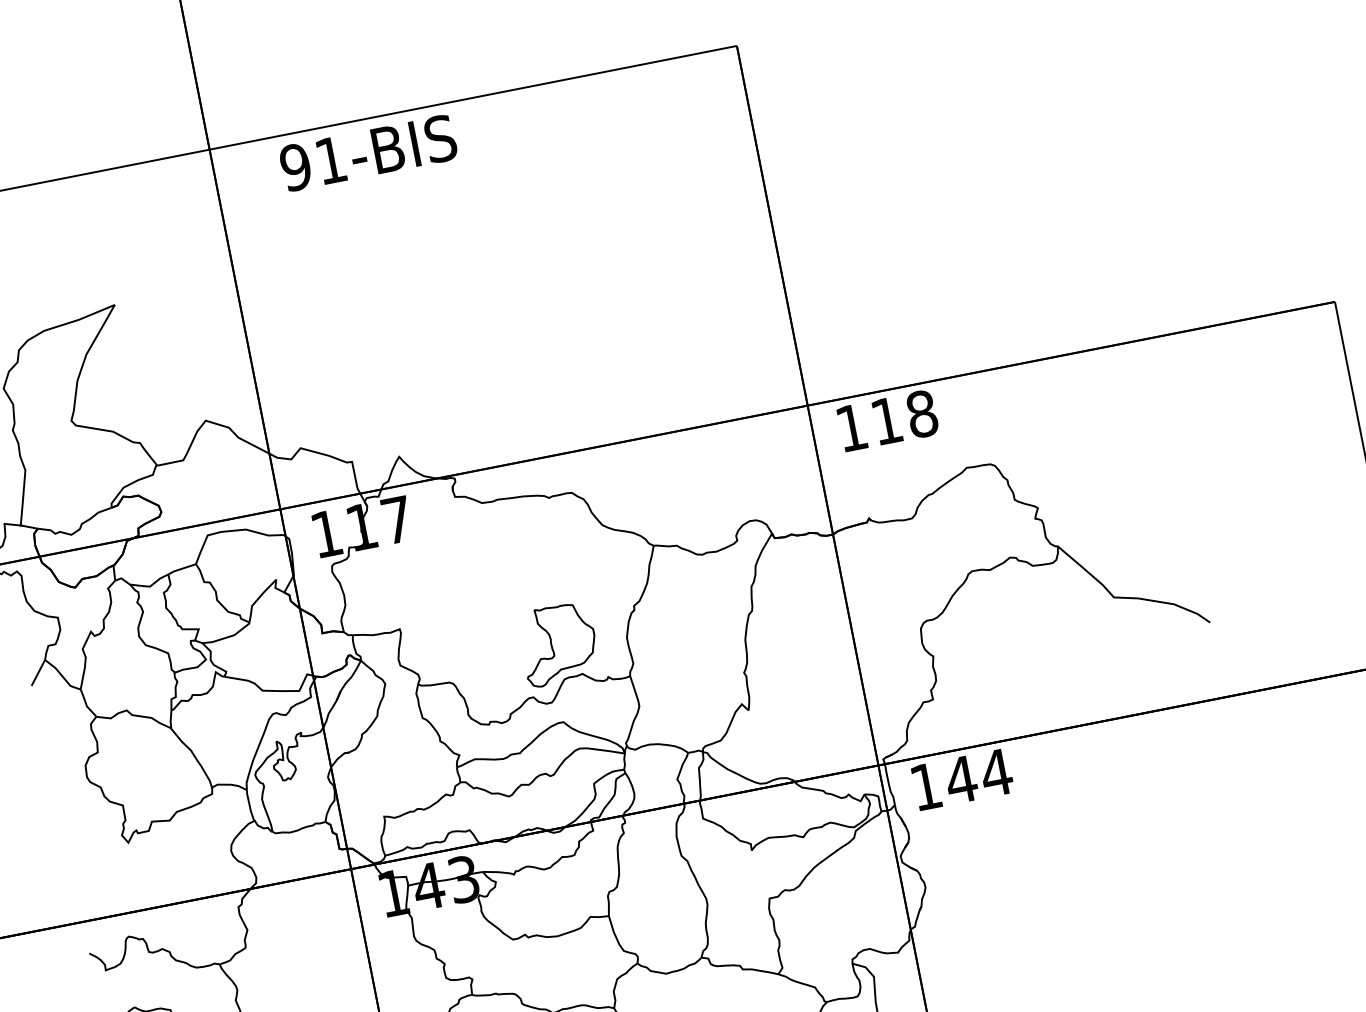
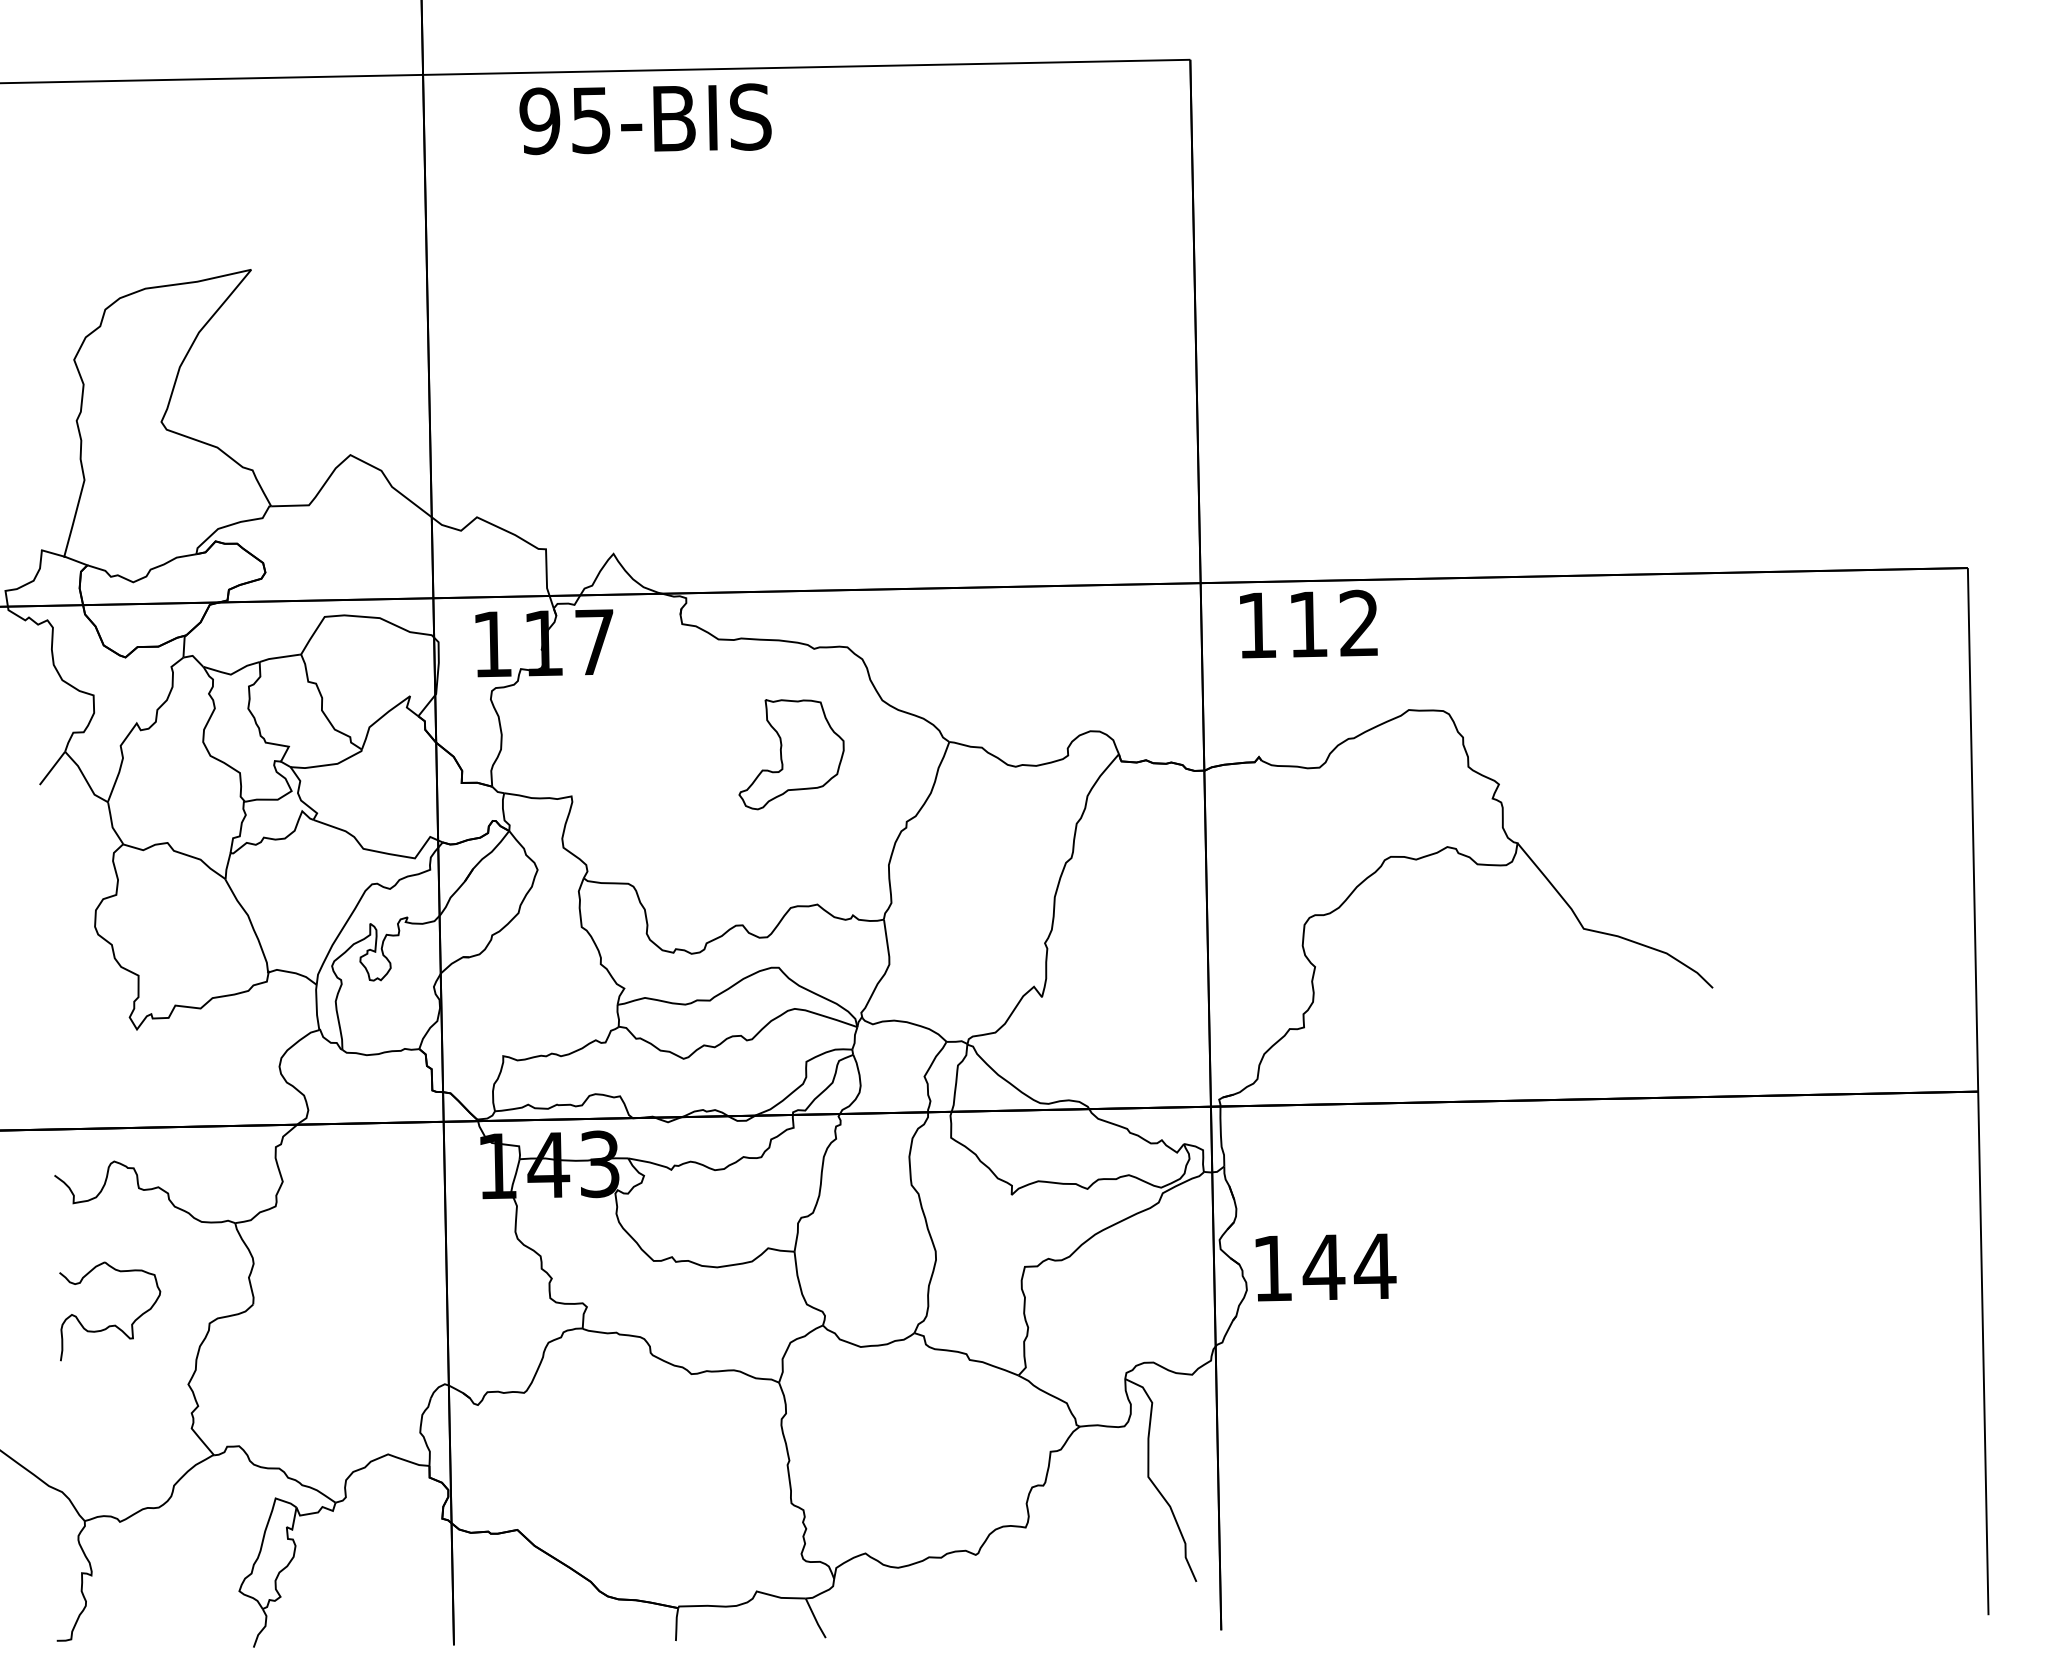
text: (331, 160) -> (591, 120), 91-BIS -> 95-BIS
text: (922, 414) -> (1359, 623), 118 -> 112
part: (558, 644) -> (791, 754), moved
text: (962, 779) -> (1325, 1267), moved

